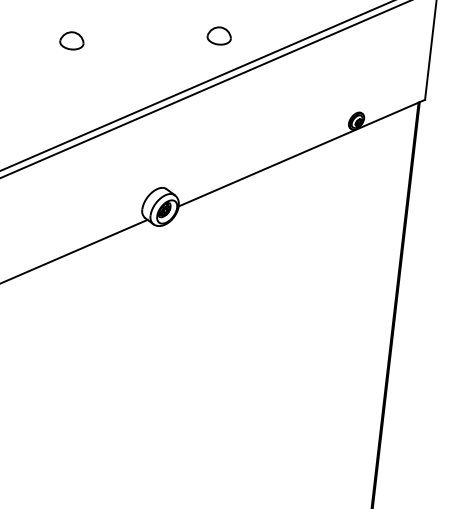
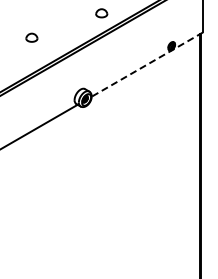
part: (71, 40) -> (31, 37), moved
line: (299, 152) -> (146, 64), solid -> dashed

